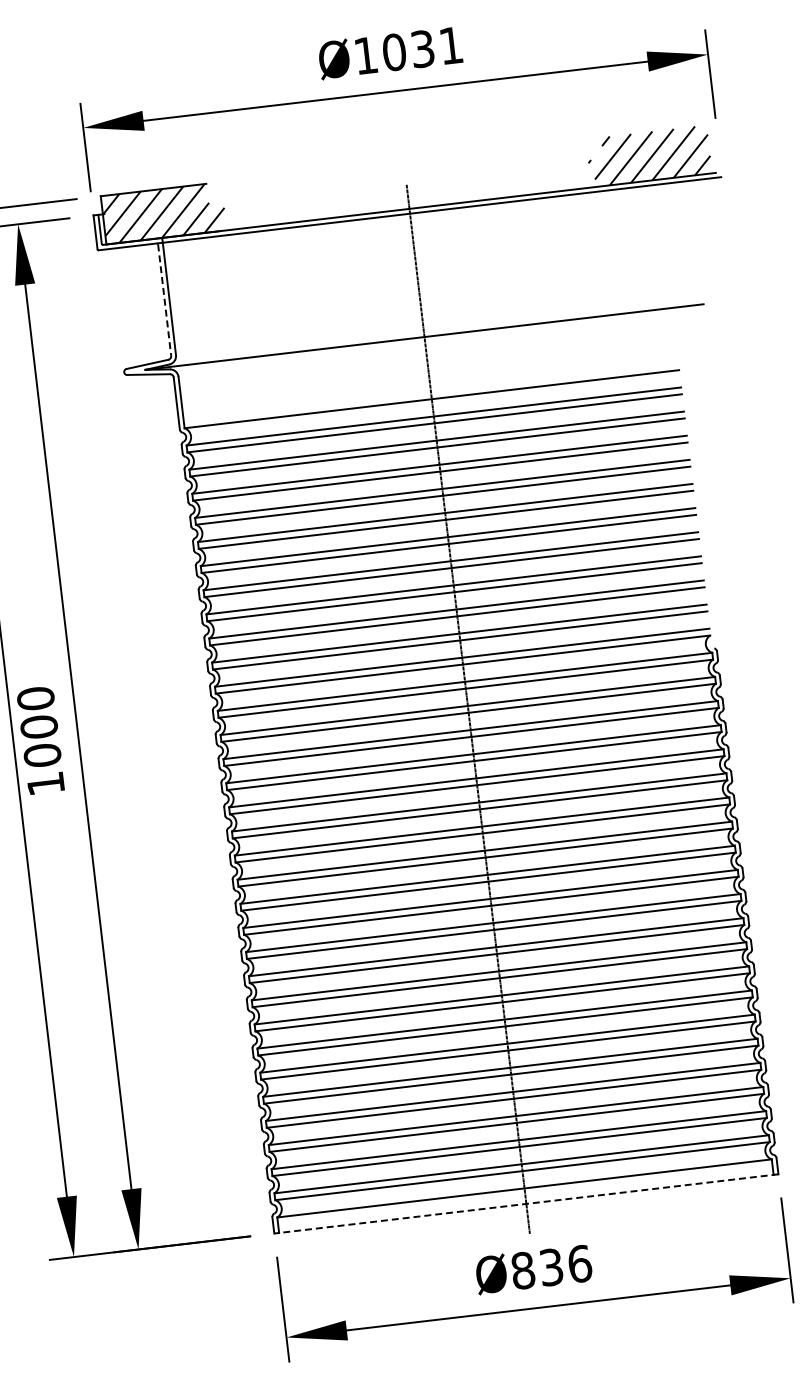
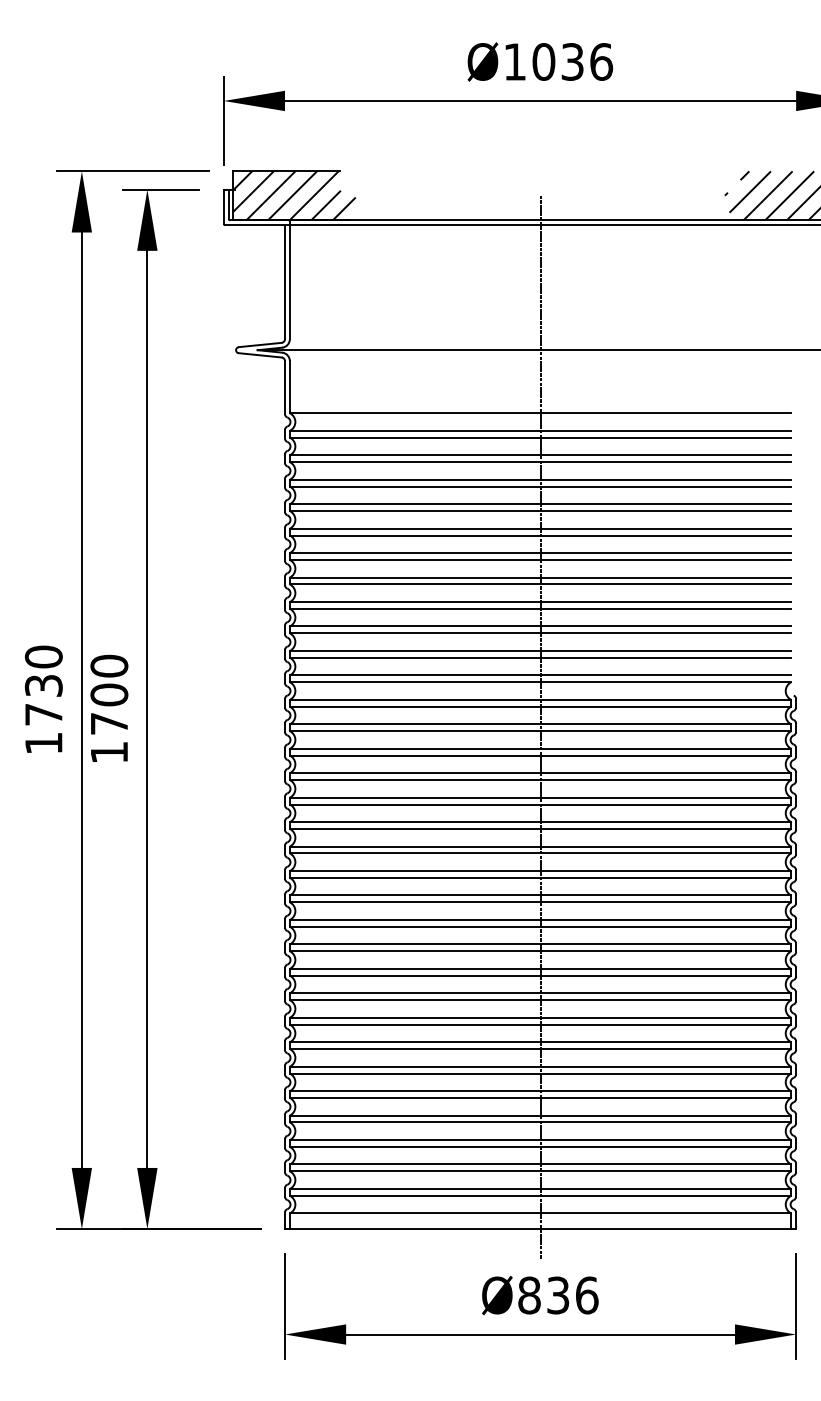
text: (451, 45) -> (601, 61), Ø1031 -> Ø1036
line: (164, 300) -> (284, 283), dashed -> solid
text: (42, 755) -> (109, 723), 1000 -> 1700
line: (526, 1204) -> (540, 1229), dashed -> solid

